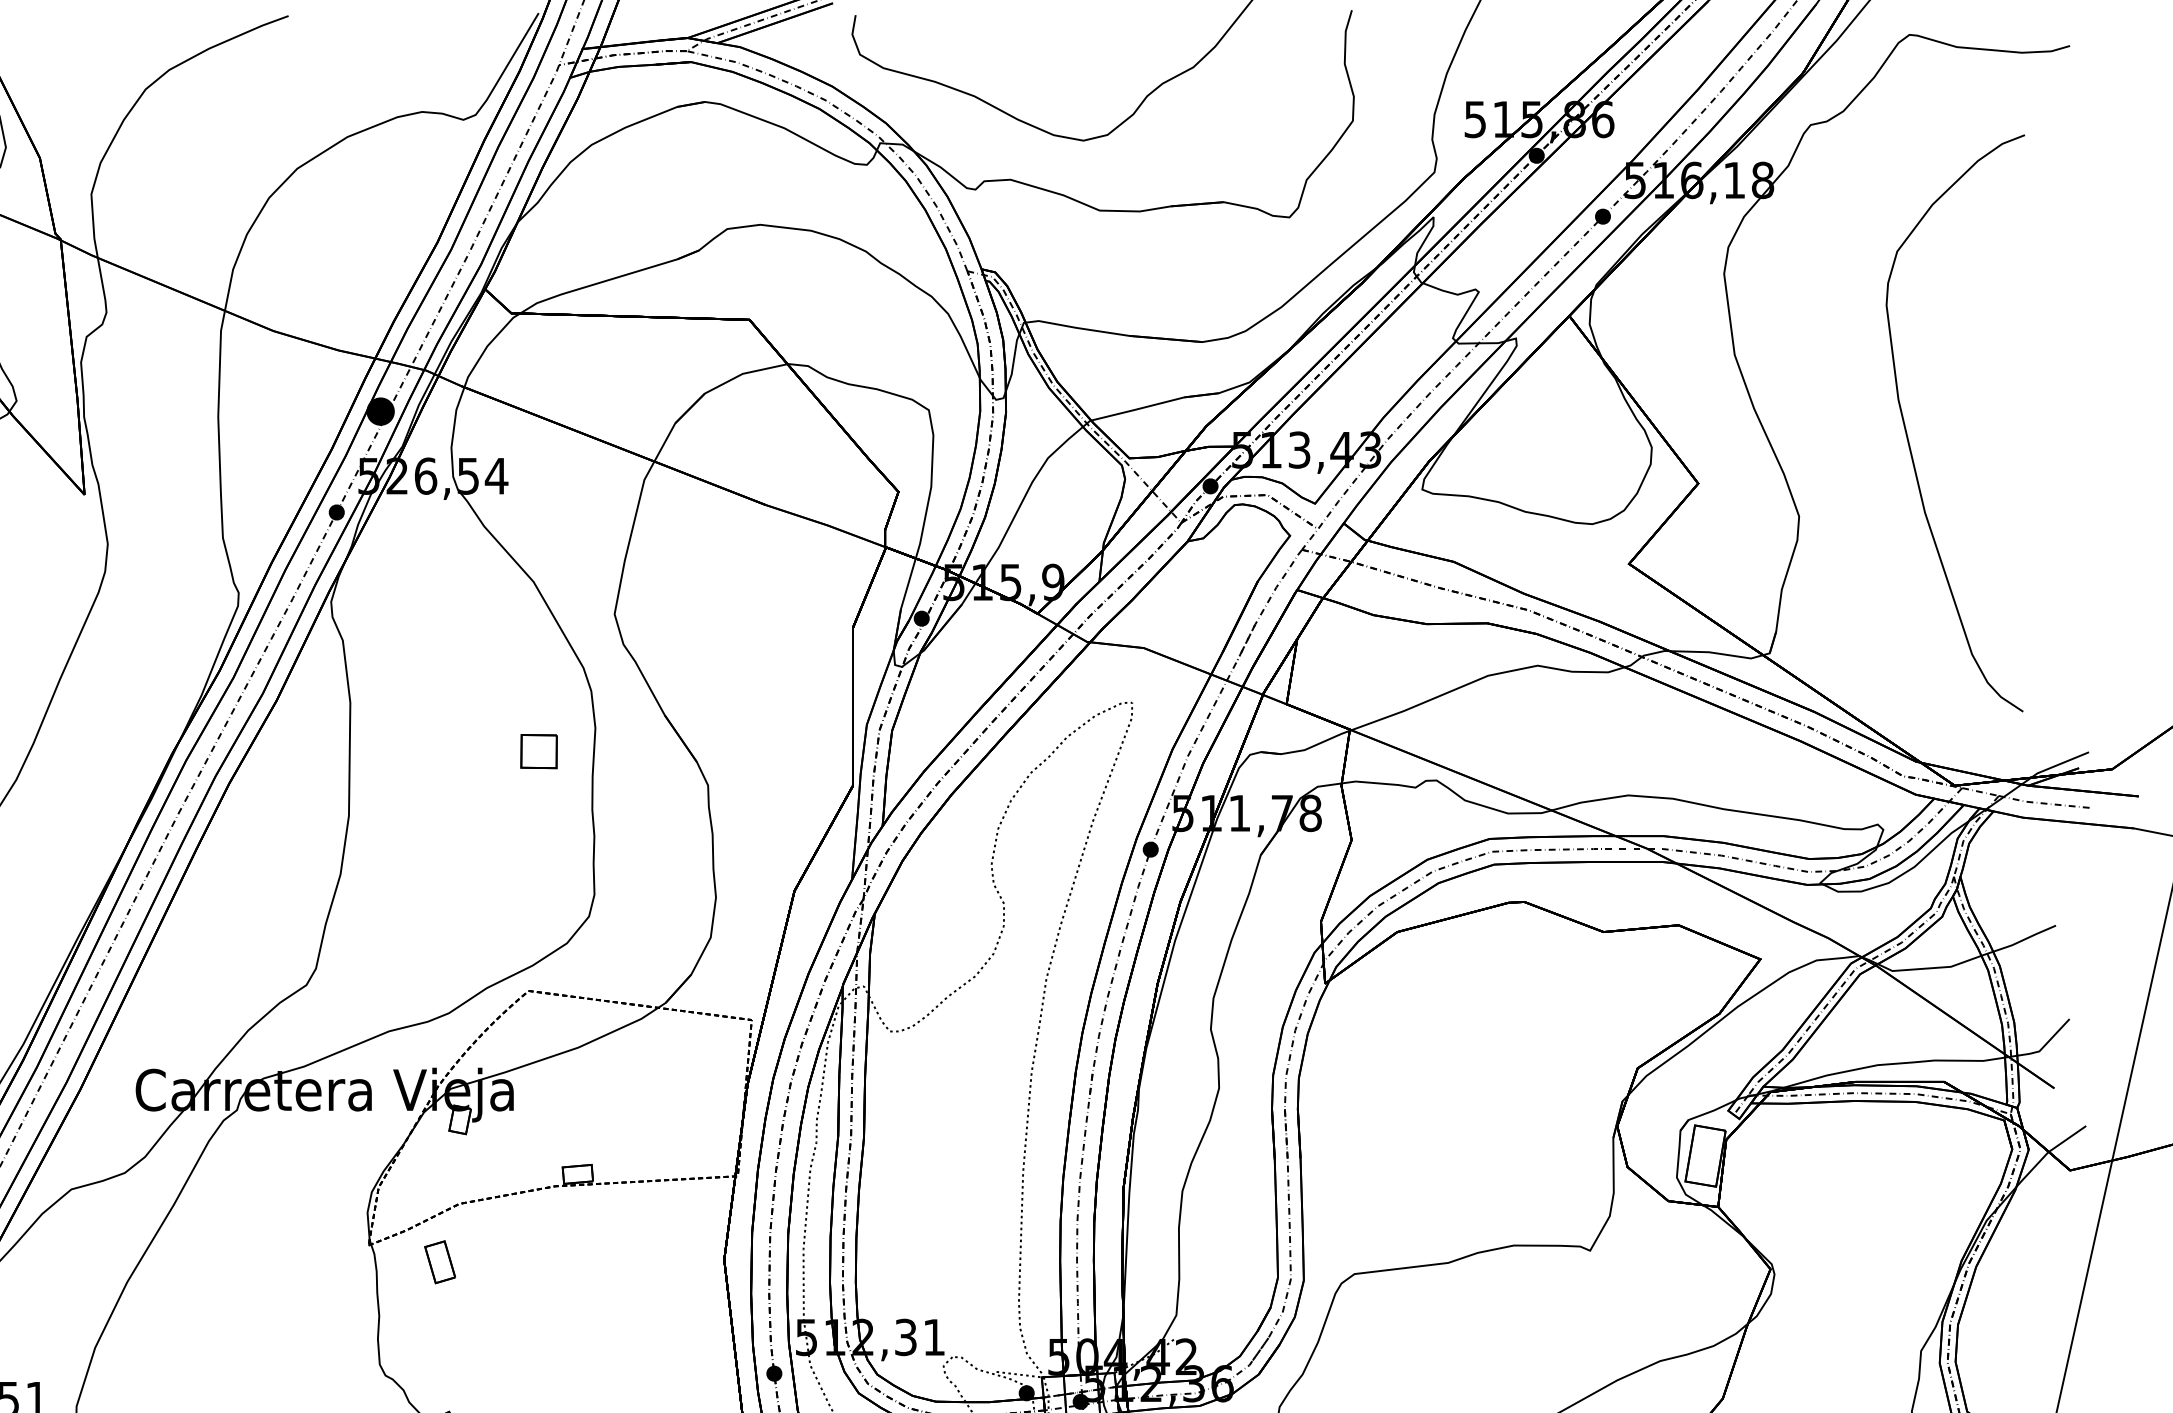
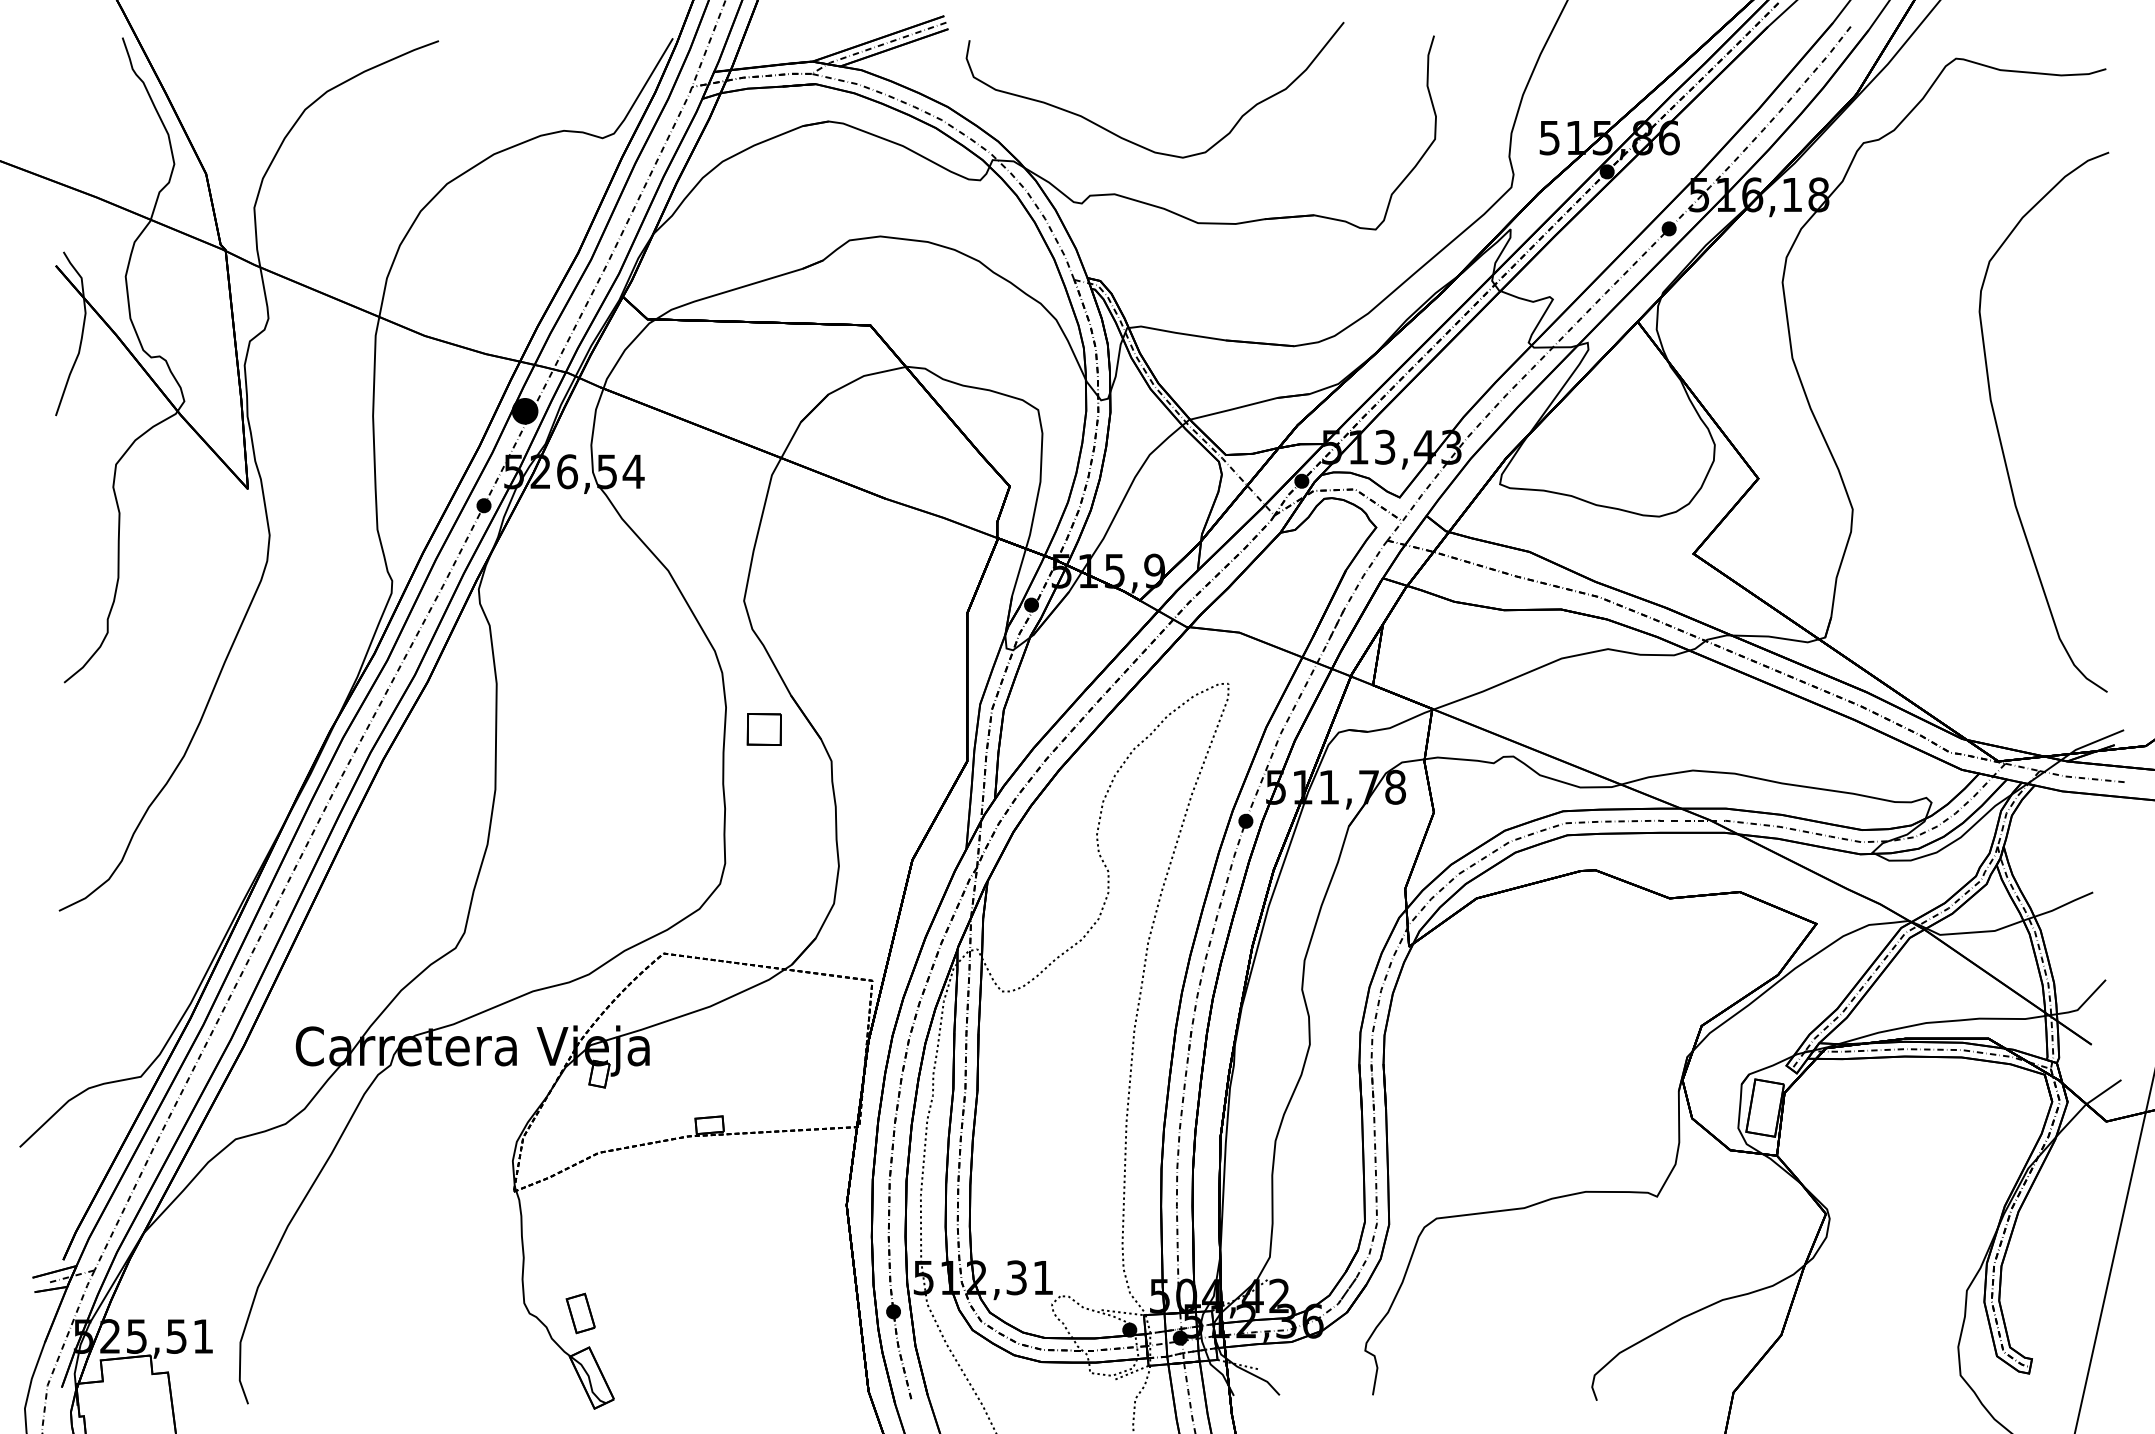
curve: (1907, 434) -> (1999, 432), moved
part: (538, 751) -> (763, 729), moved
part: (439, 1262) -> (580, 1313), moved

